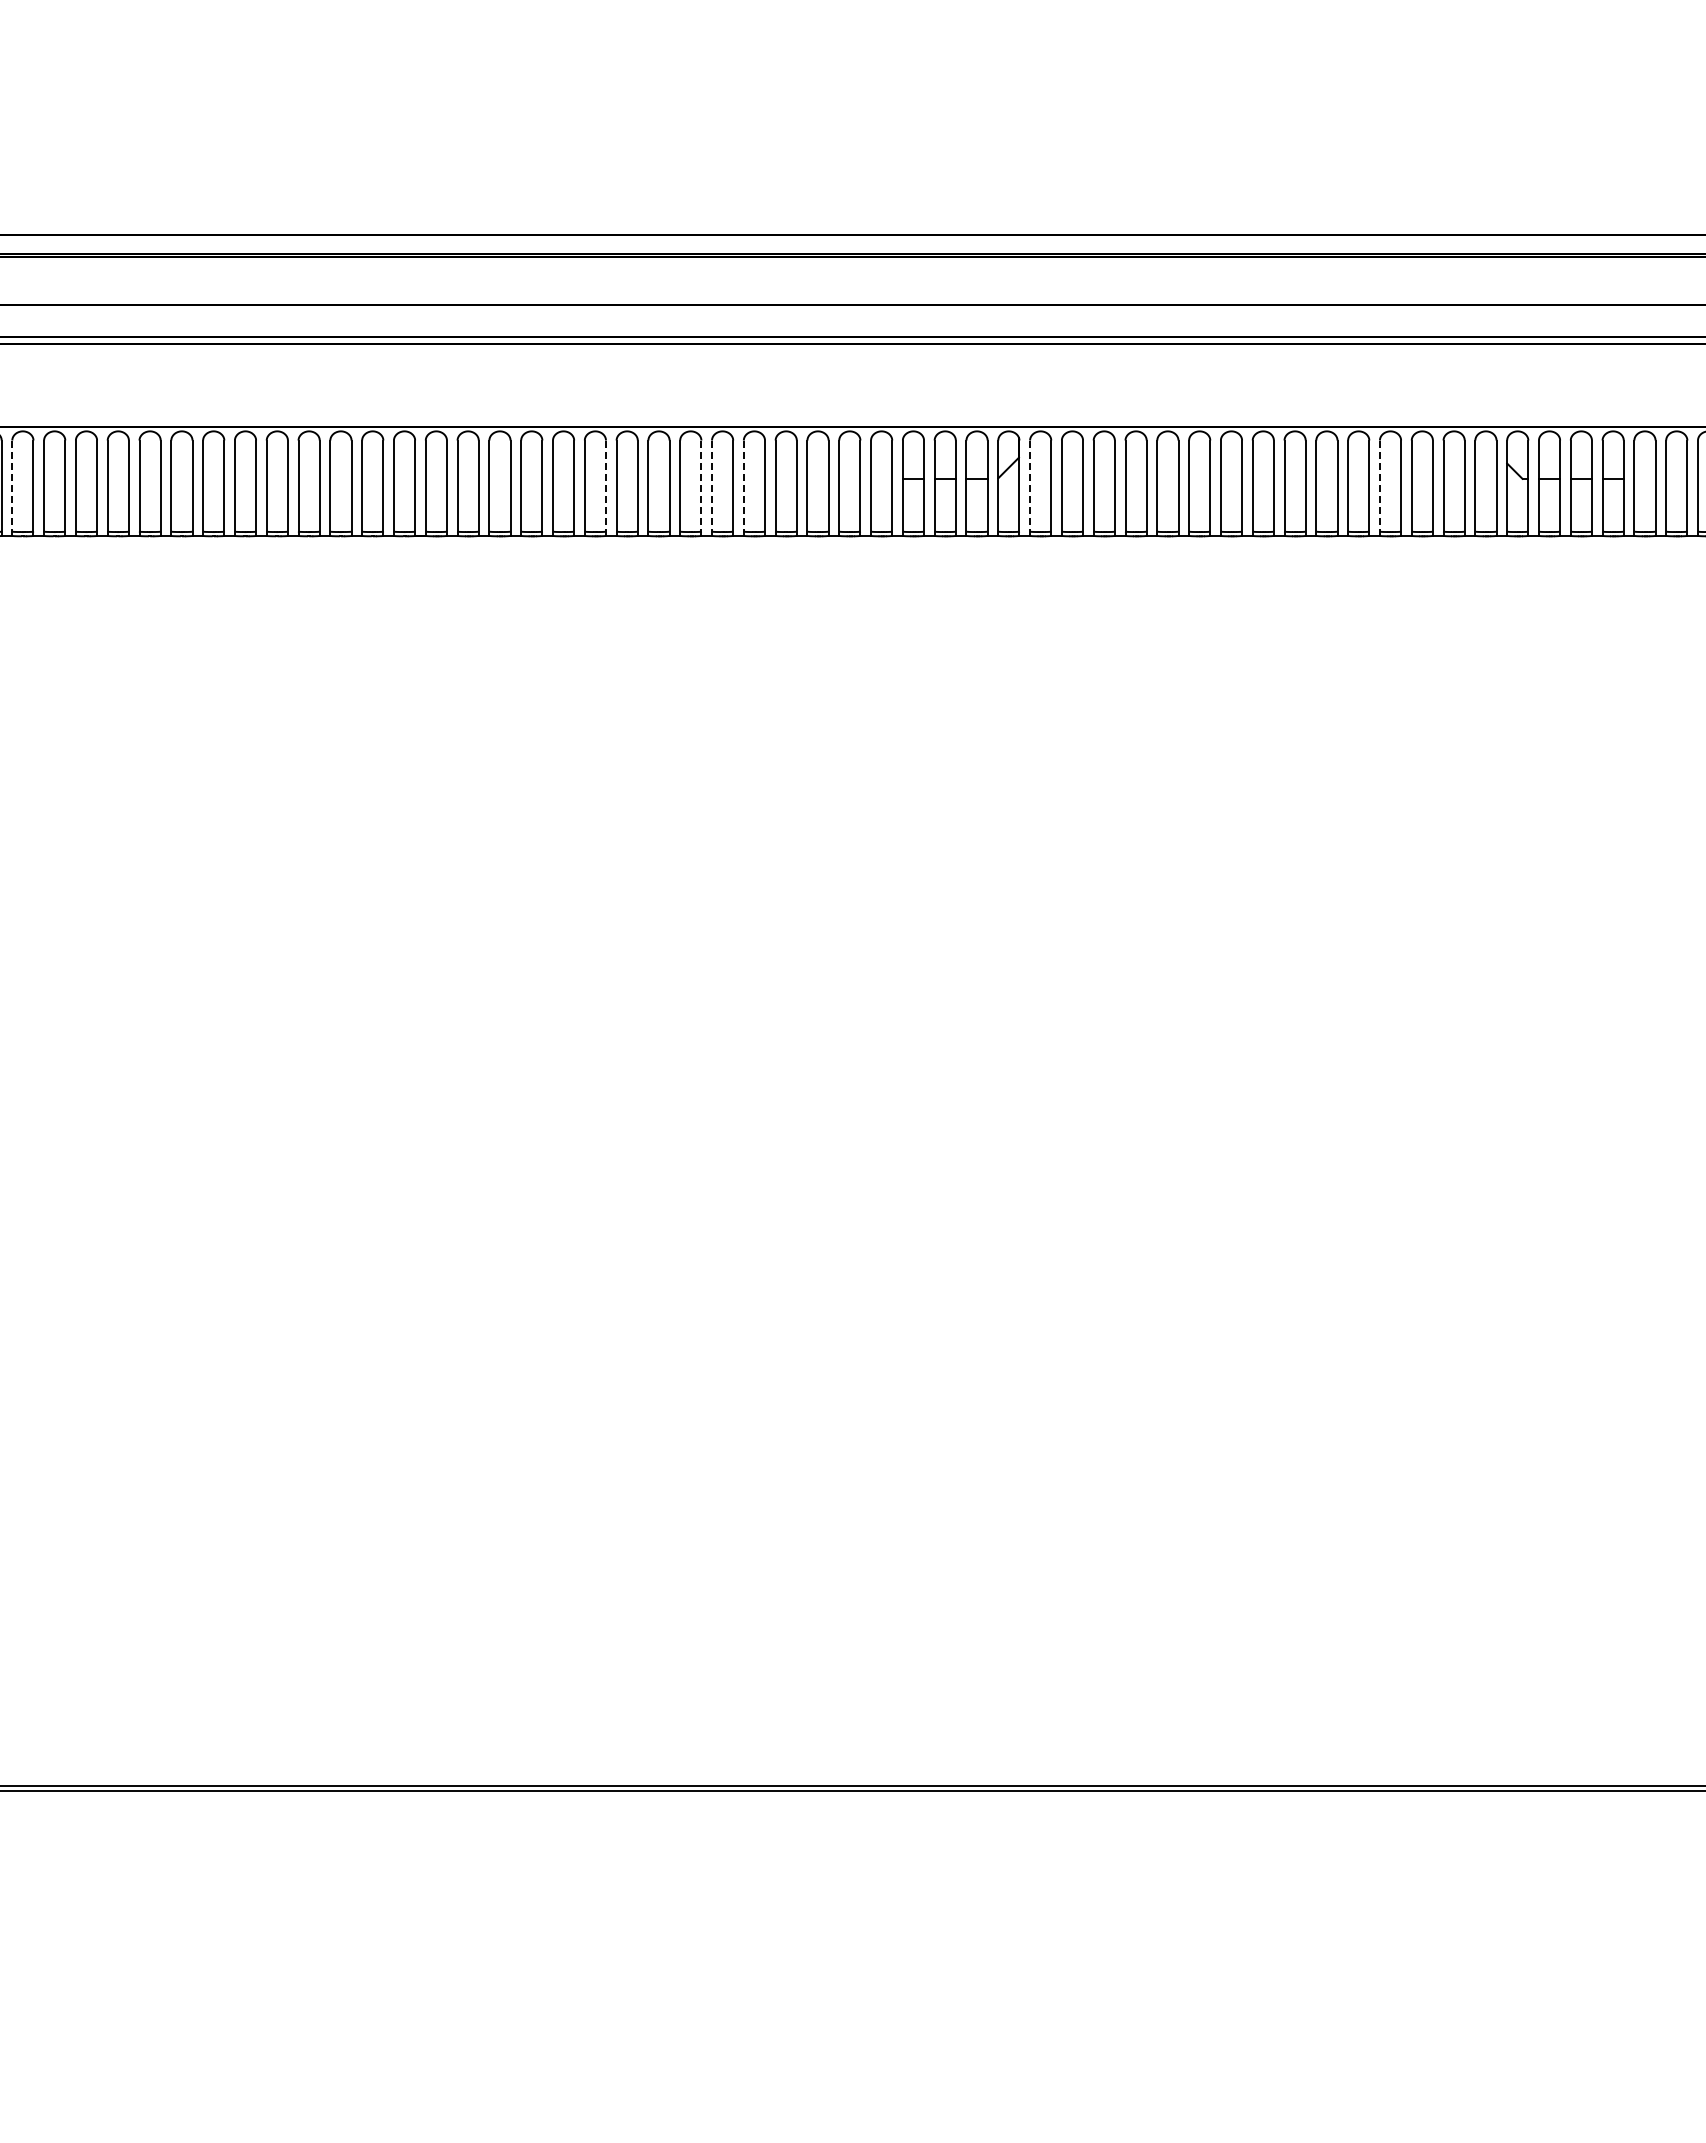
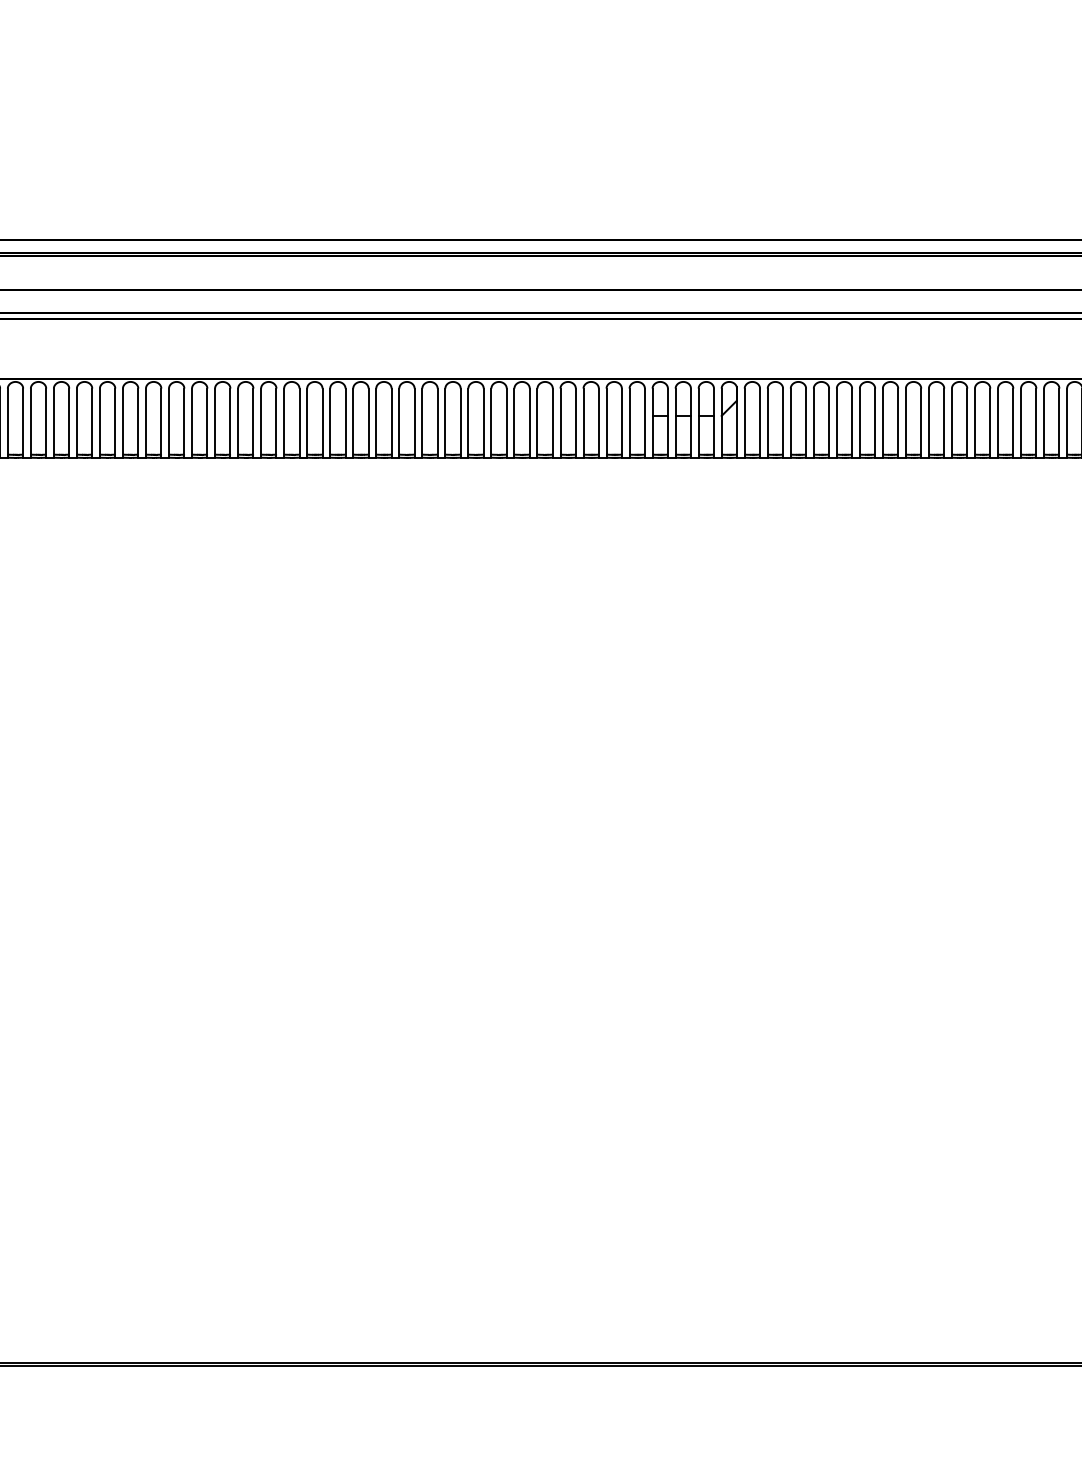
line: (12, 488) -> (7, 423), dashed -> solid
line: (606, 488) -> (438, 423), dashed -> solid
line: (701, 488) -> (506, 423), dashed -> solid
line: (712, 488) -> (514, 423), dashed -> solid
line: (743, 488) -> (537, 423), dashed -> solid
line: (1030, 488) -> (745, 423), dashed -> solid
line: (1379, 488) -> (997, 423), dashed -> solid

